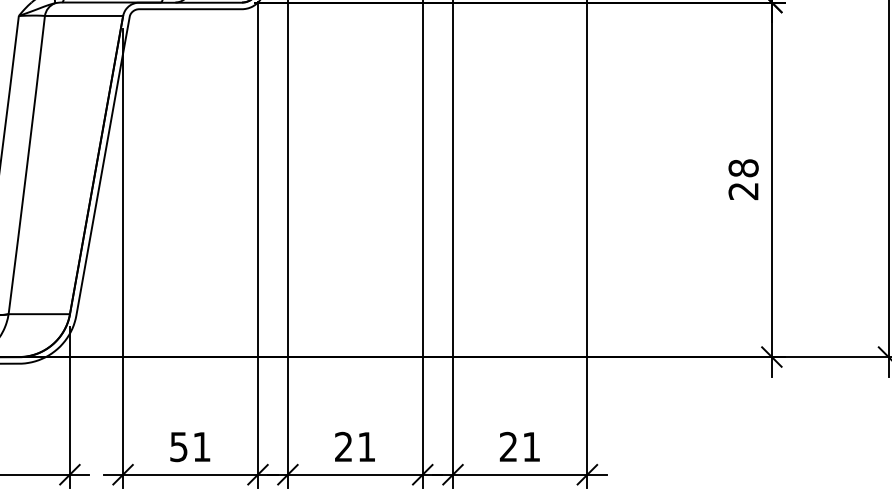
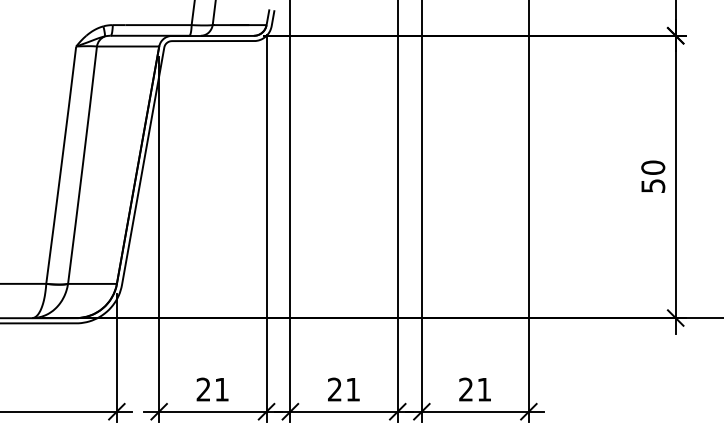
text: (743, 179) -> (653, 176), 28 -> 50
text: (178, 446) -> (203, 389), 51 -> 21

